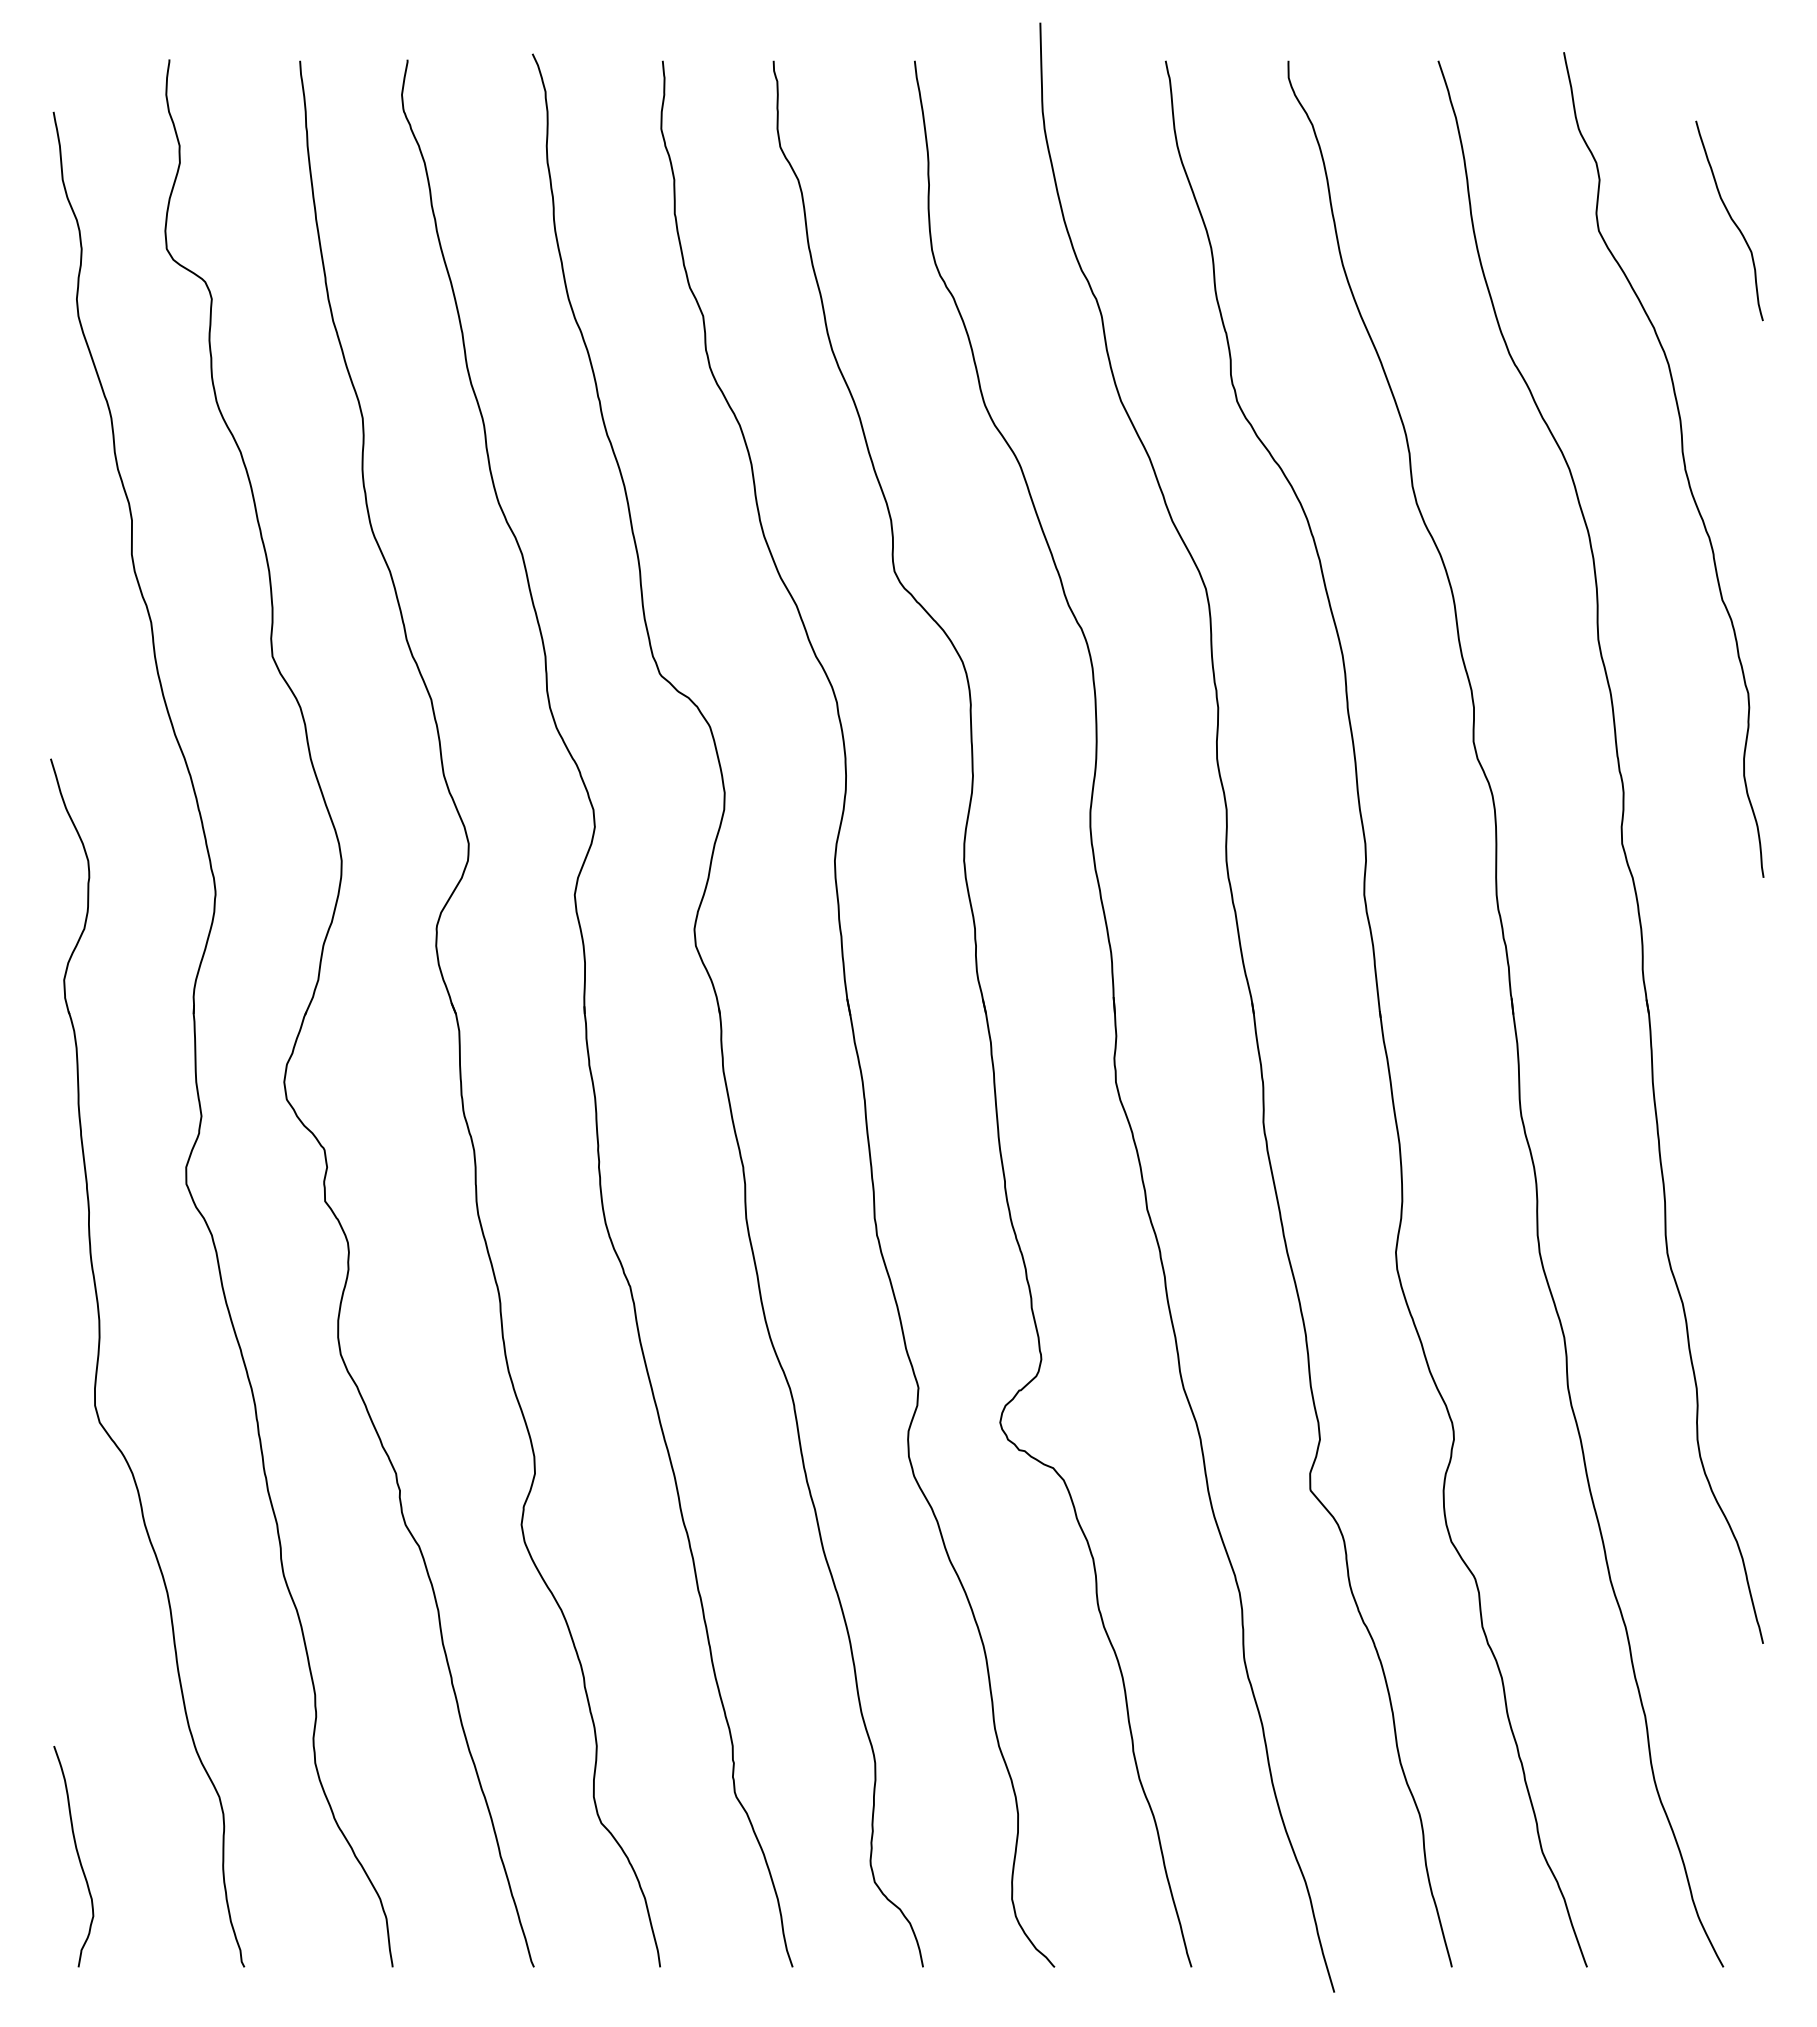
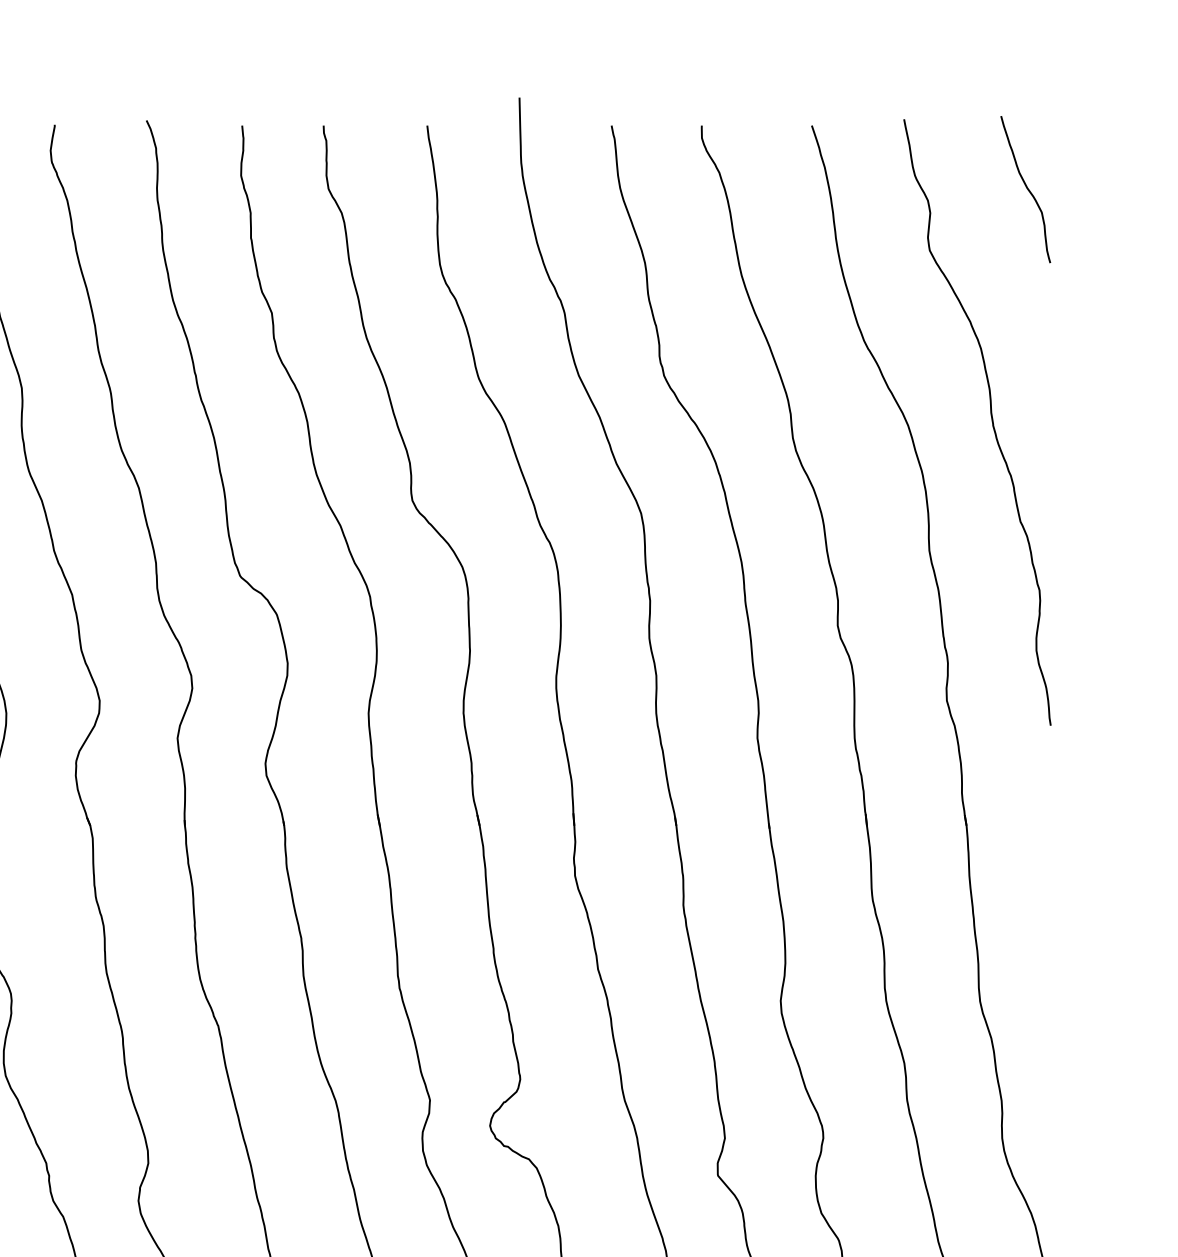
curve: (1730, 219) -> (1026, 188), moved

